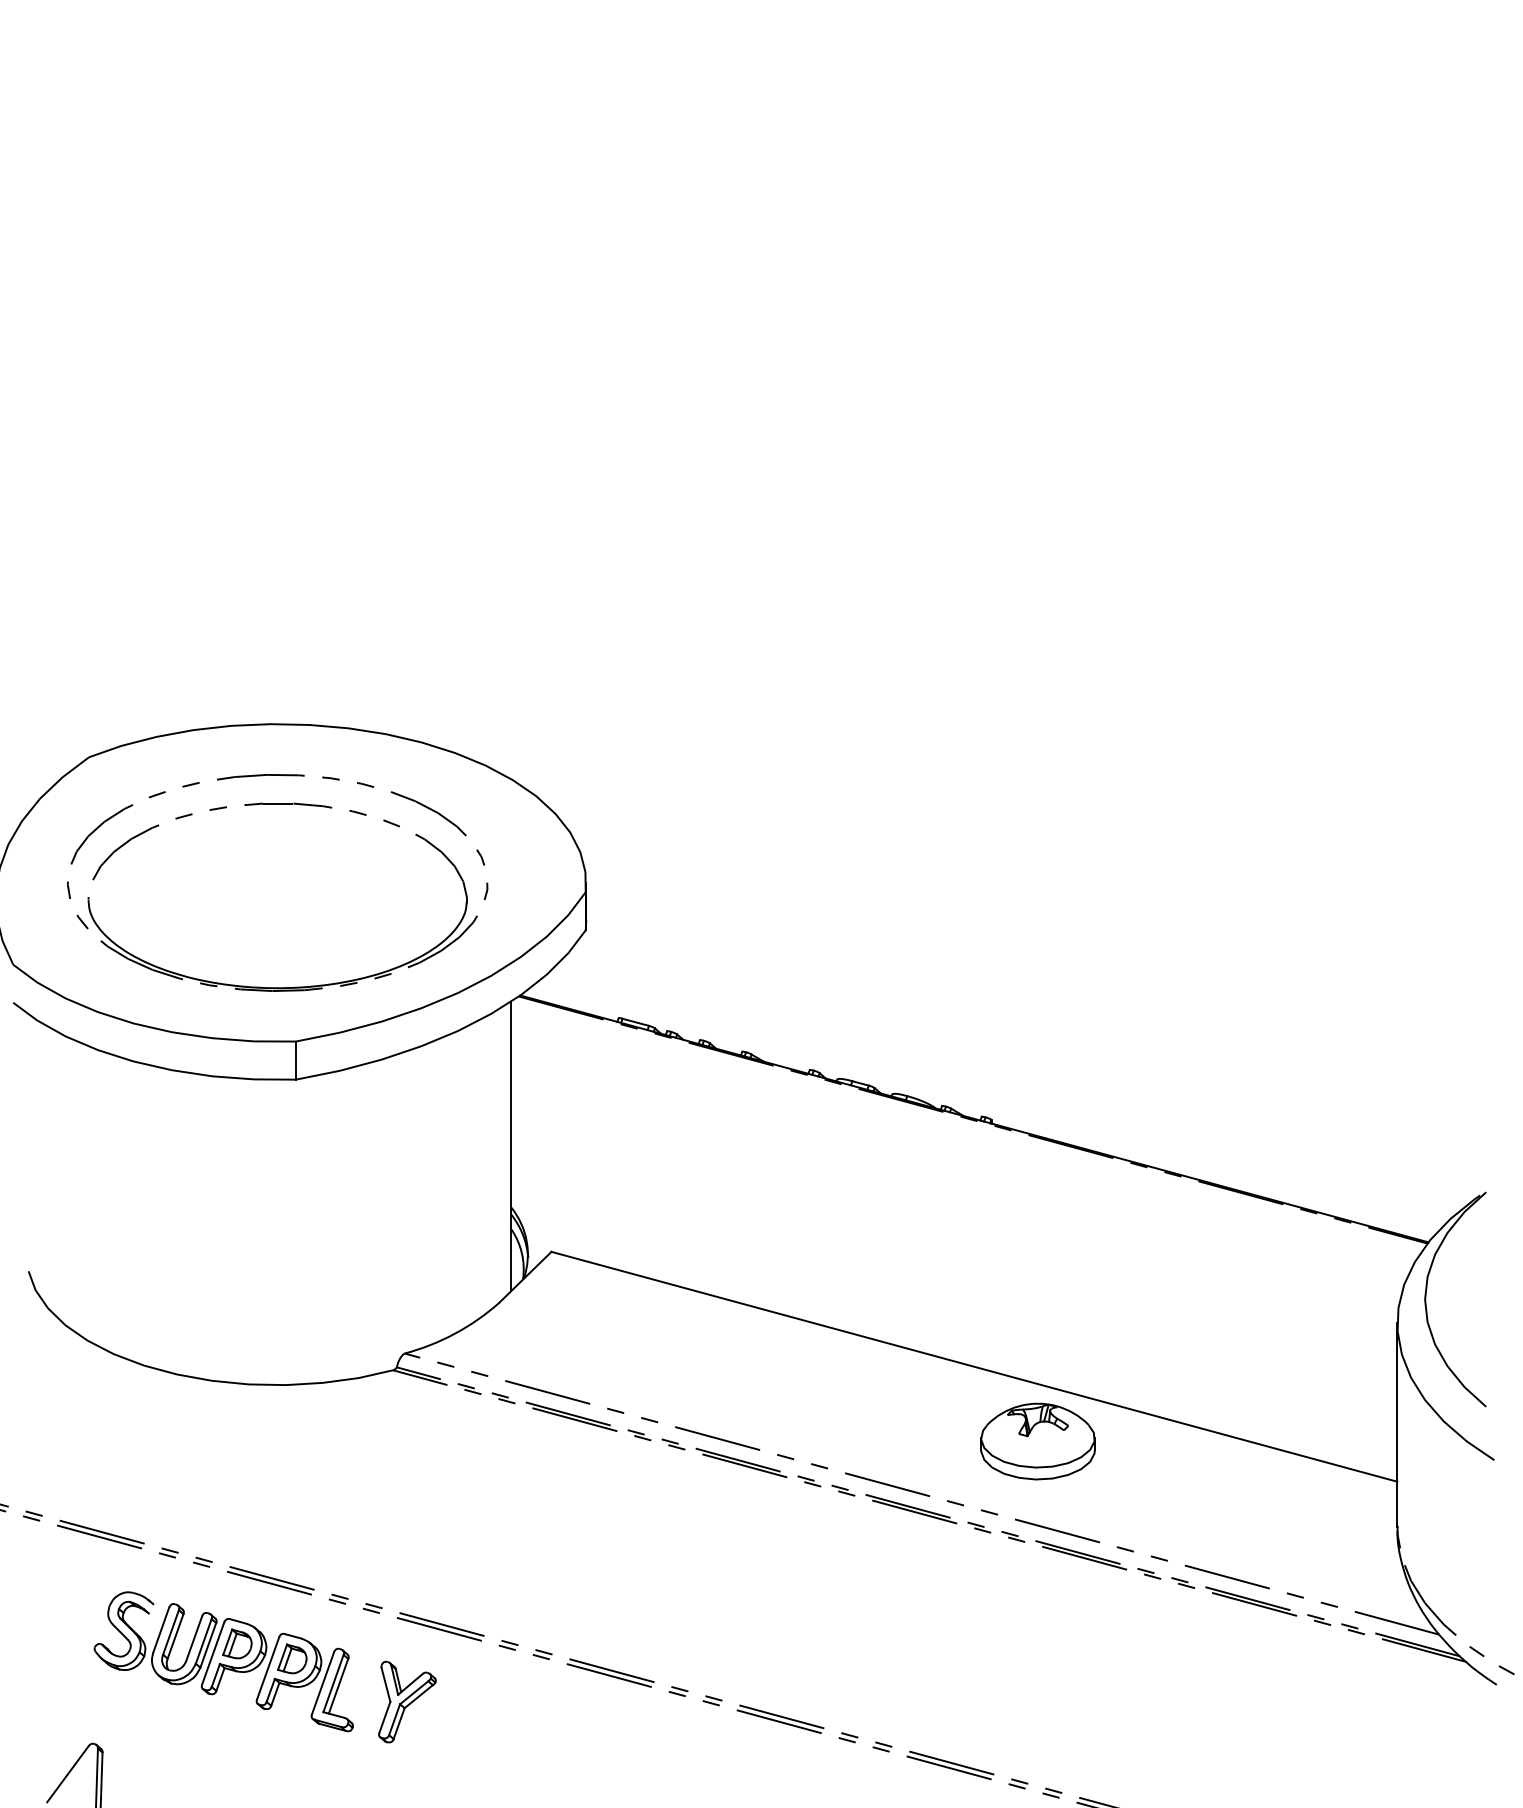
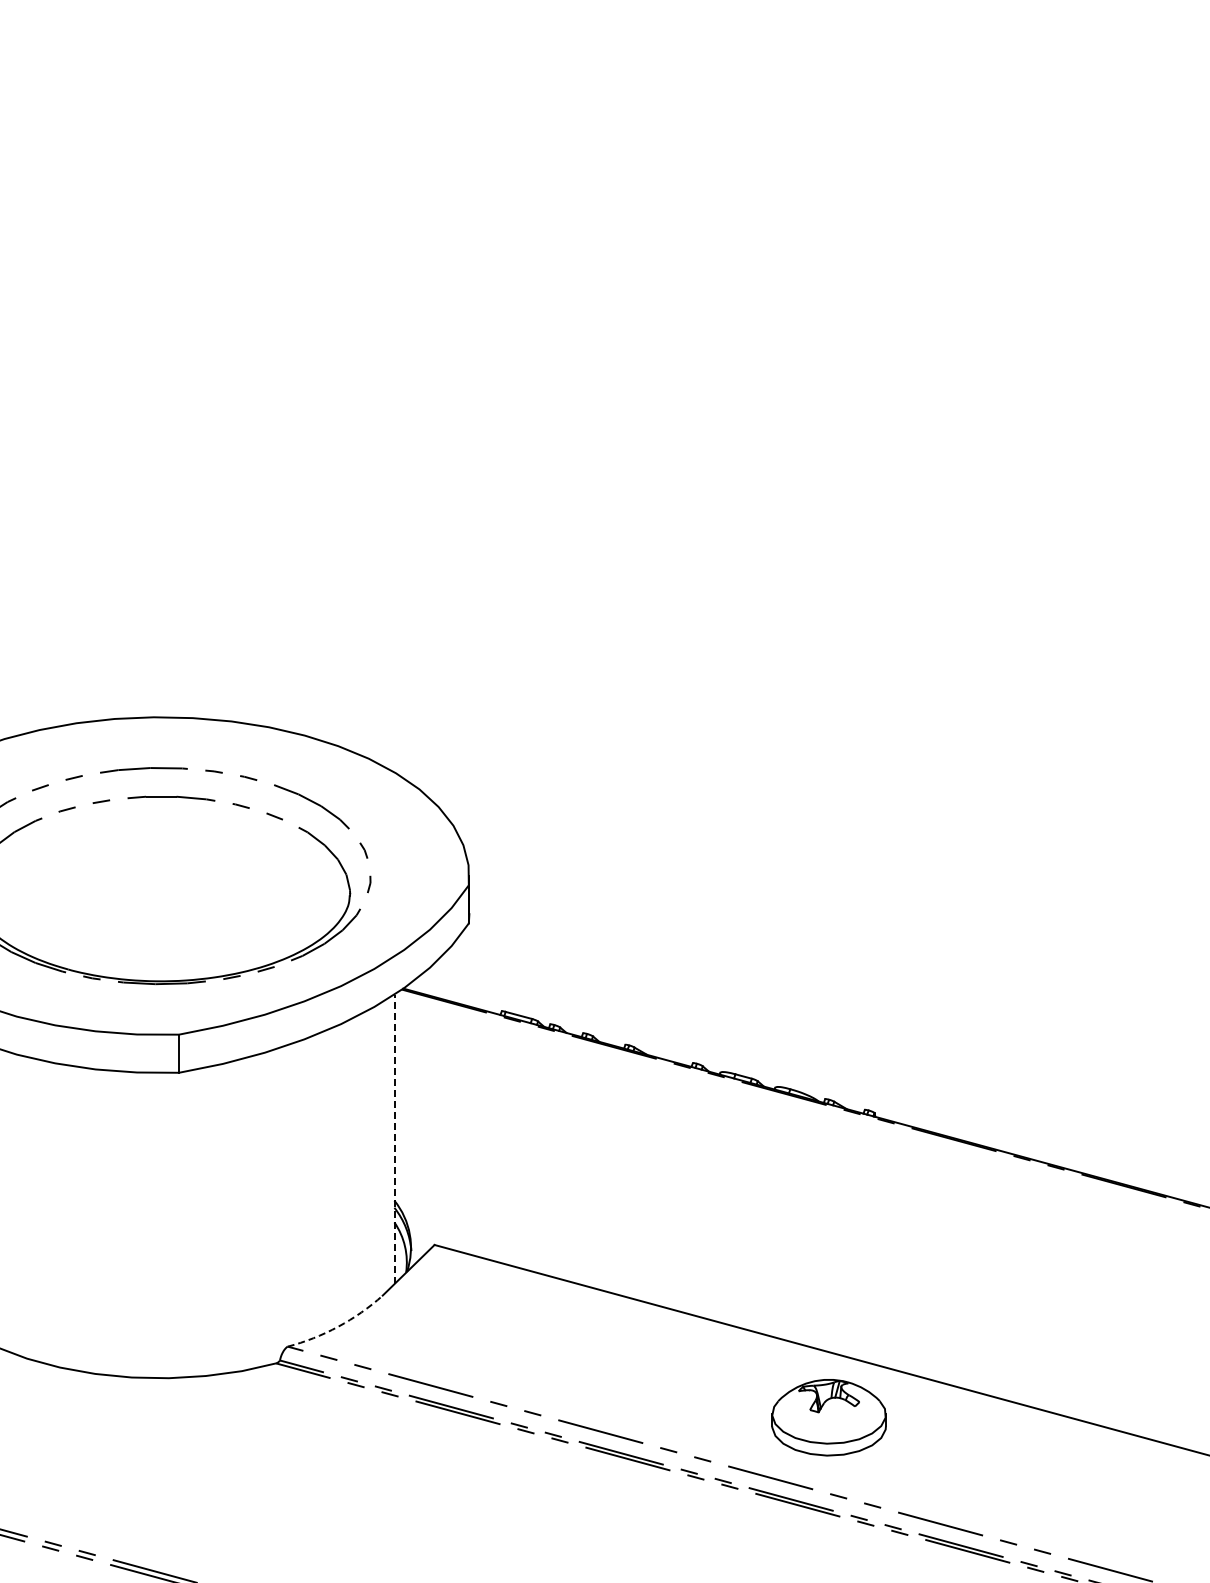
line: (511, 1146) -> (394, 1139), solid -> dashed
arc: (455, 1333) -> (338, 1326), solid -> dashed
part: (1037, 1441) -> (828, 1417), moved

